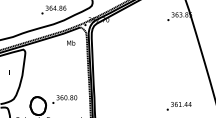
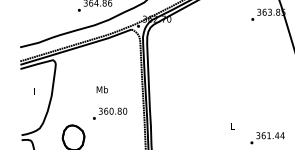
text: (71, 42) -> (102, 88), moved
text: (64, 99) -> (109, 113), moved

